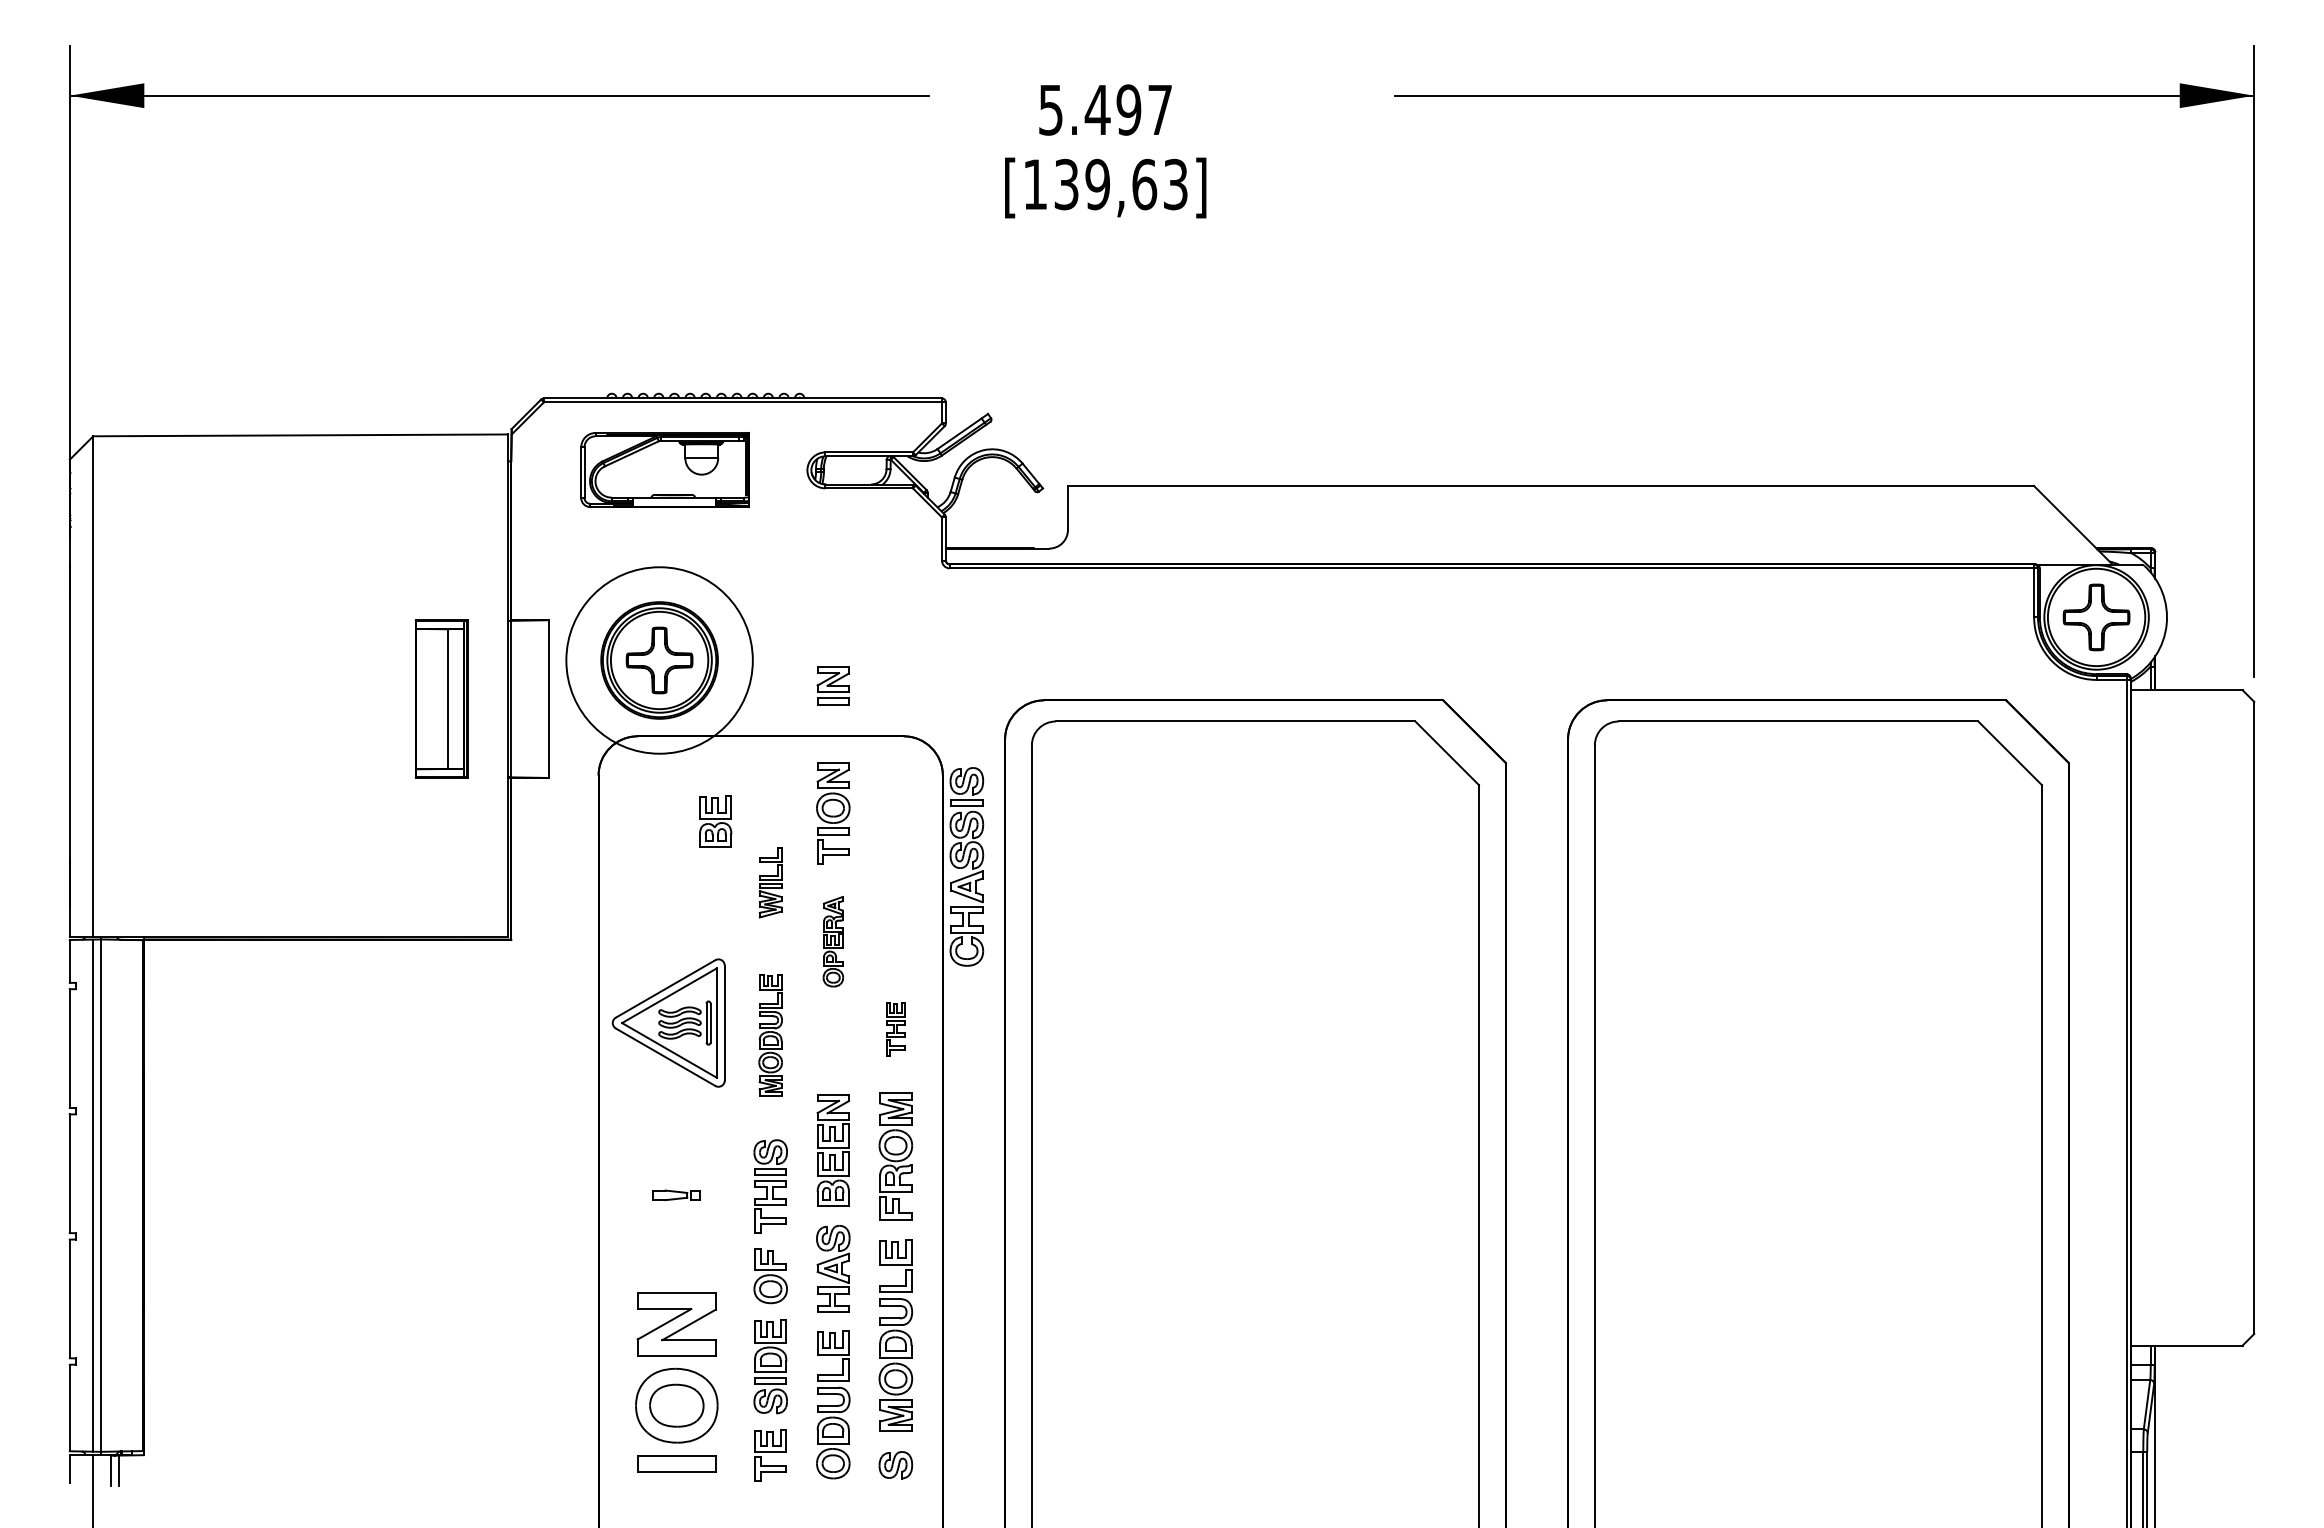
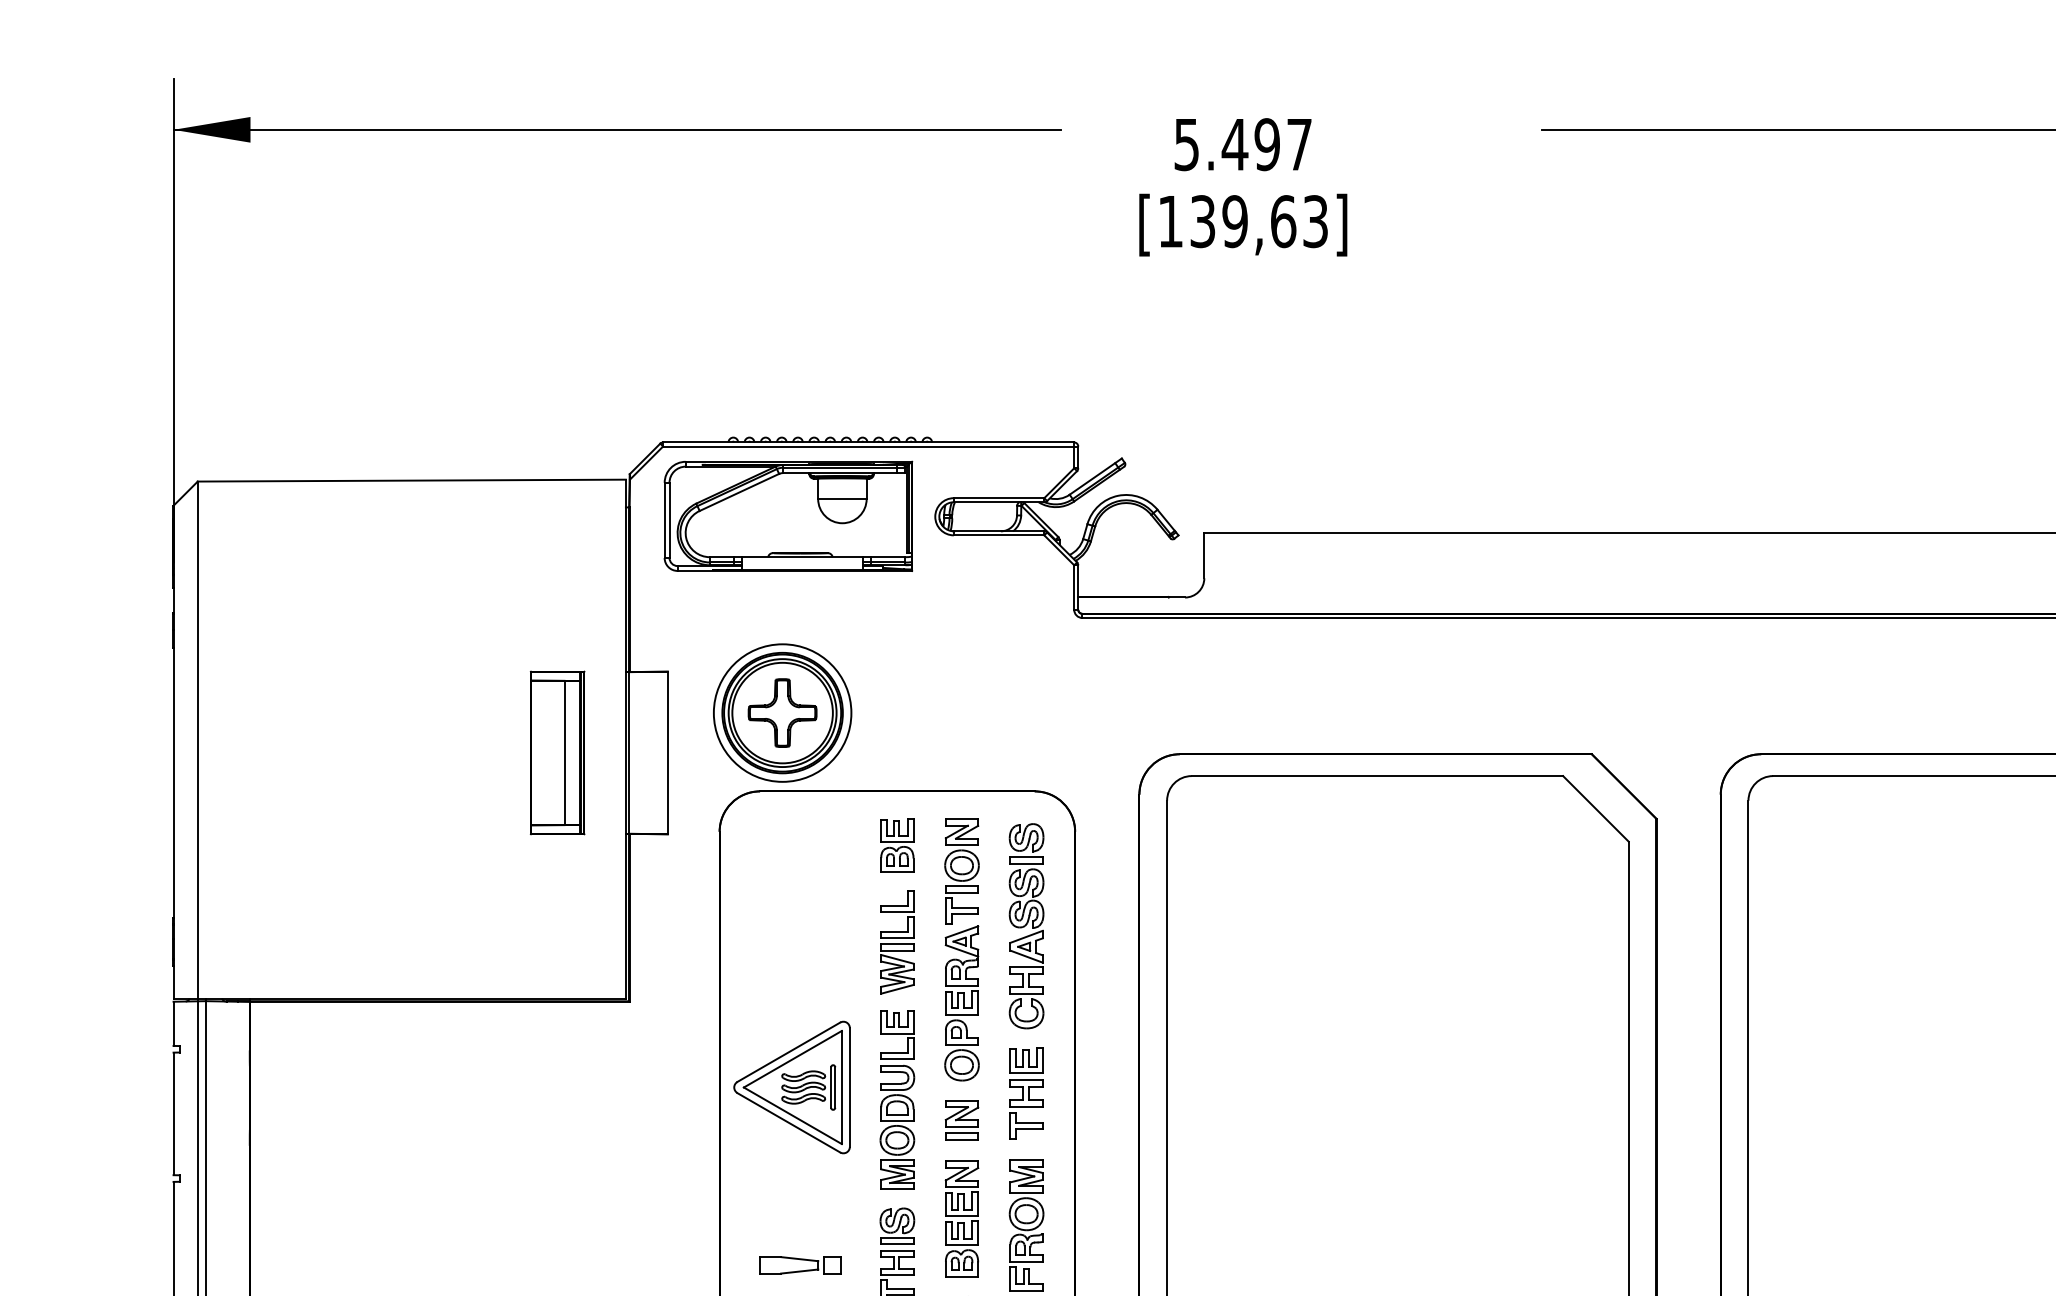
part: (664, 469) -> (787, 515), size x1.43
circle: (659, 660) -> (782, 713), size x0.71
part: (832, 685) -> (961, 1119), moved
part: (715, 821) -> (897, 845), moved
part: (966, 866) -> (1026, 925), moved
part: (770, 882) -> (897, 942), size x1.43
part: (833, 941) -> (962, 1003), size x1.67
part: (895, 1028) -> (1026, 1093), size x1.67
part: (770, 1035) -> (897, 1100), size x1.43
part: (676, 1195) -> (800, 1265), size x1.67

